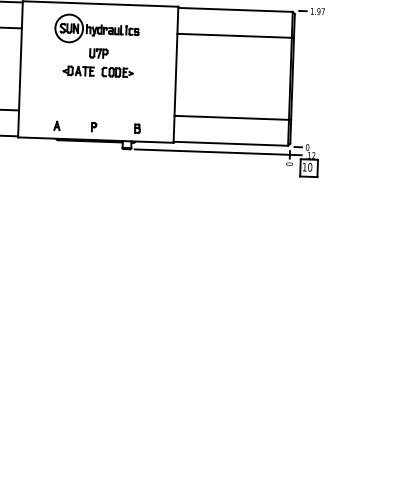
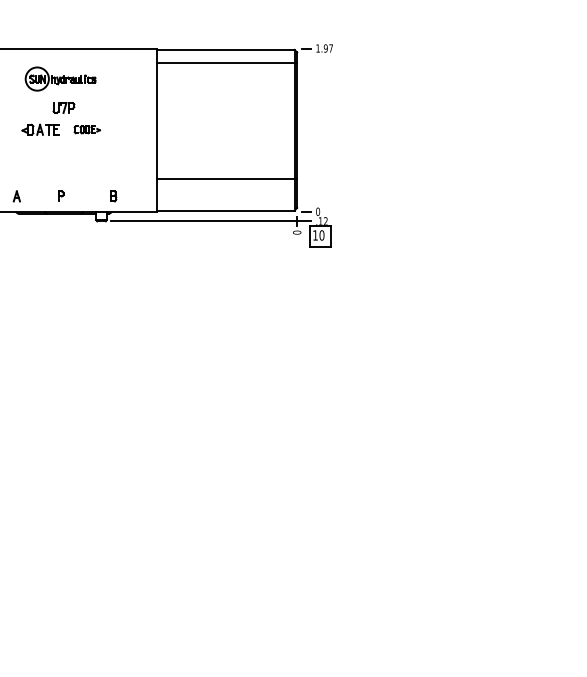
part: (96, 28) -> (60, 78), size x0.7
line: (235, 36) -> (227, 63), moved
part: (117, 72) -> (87, 129), size x0.7

